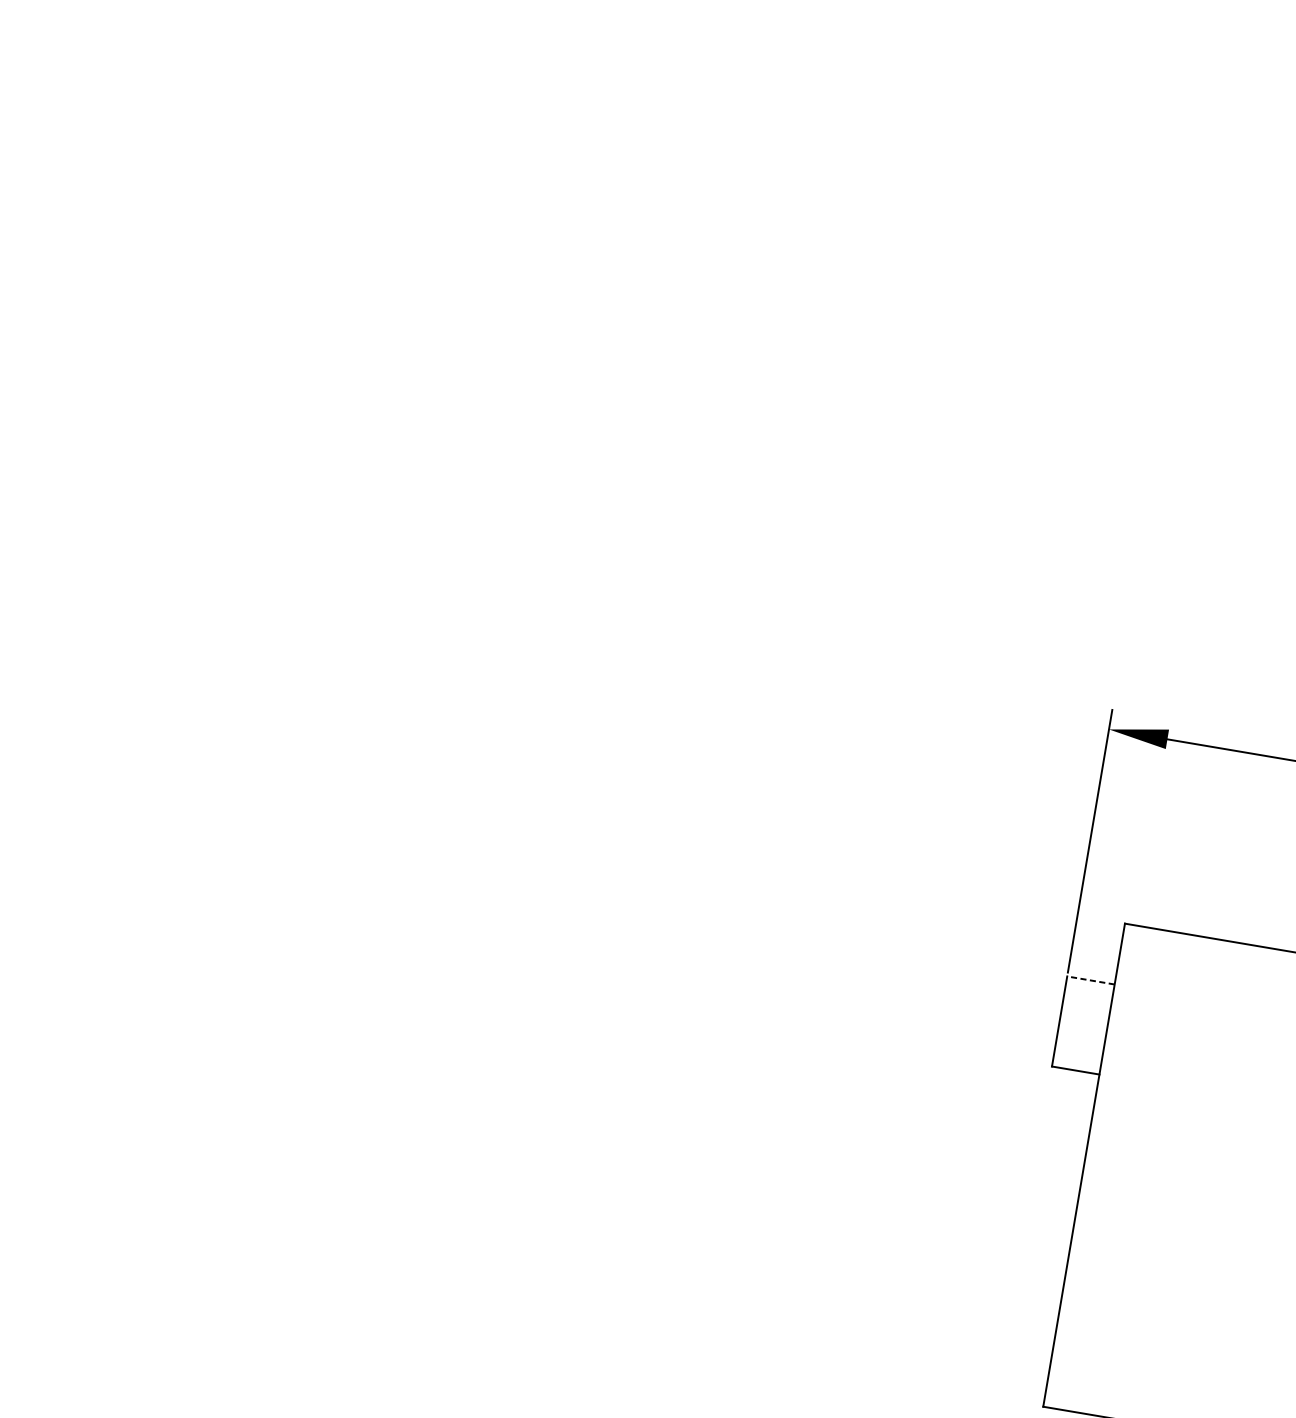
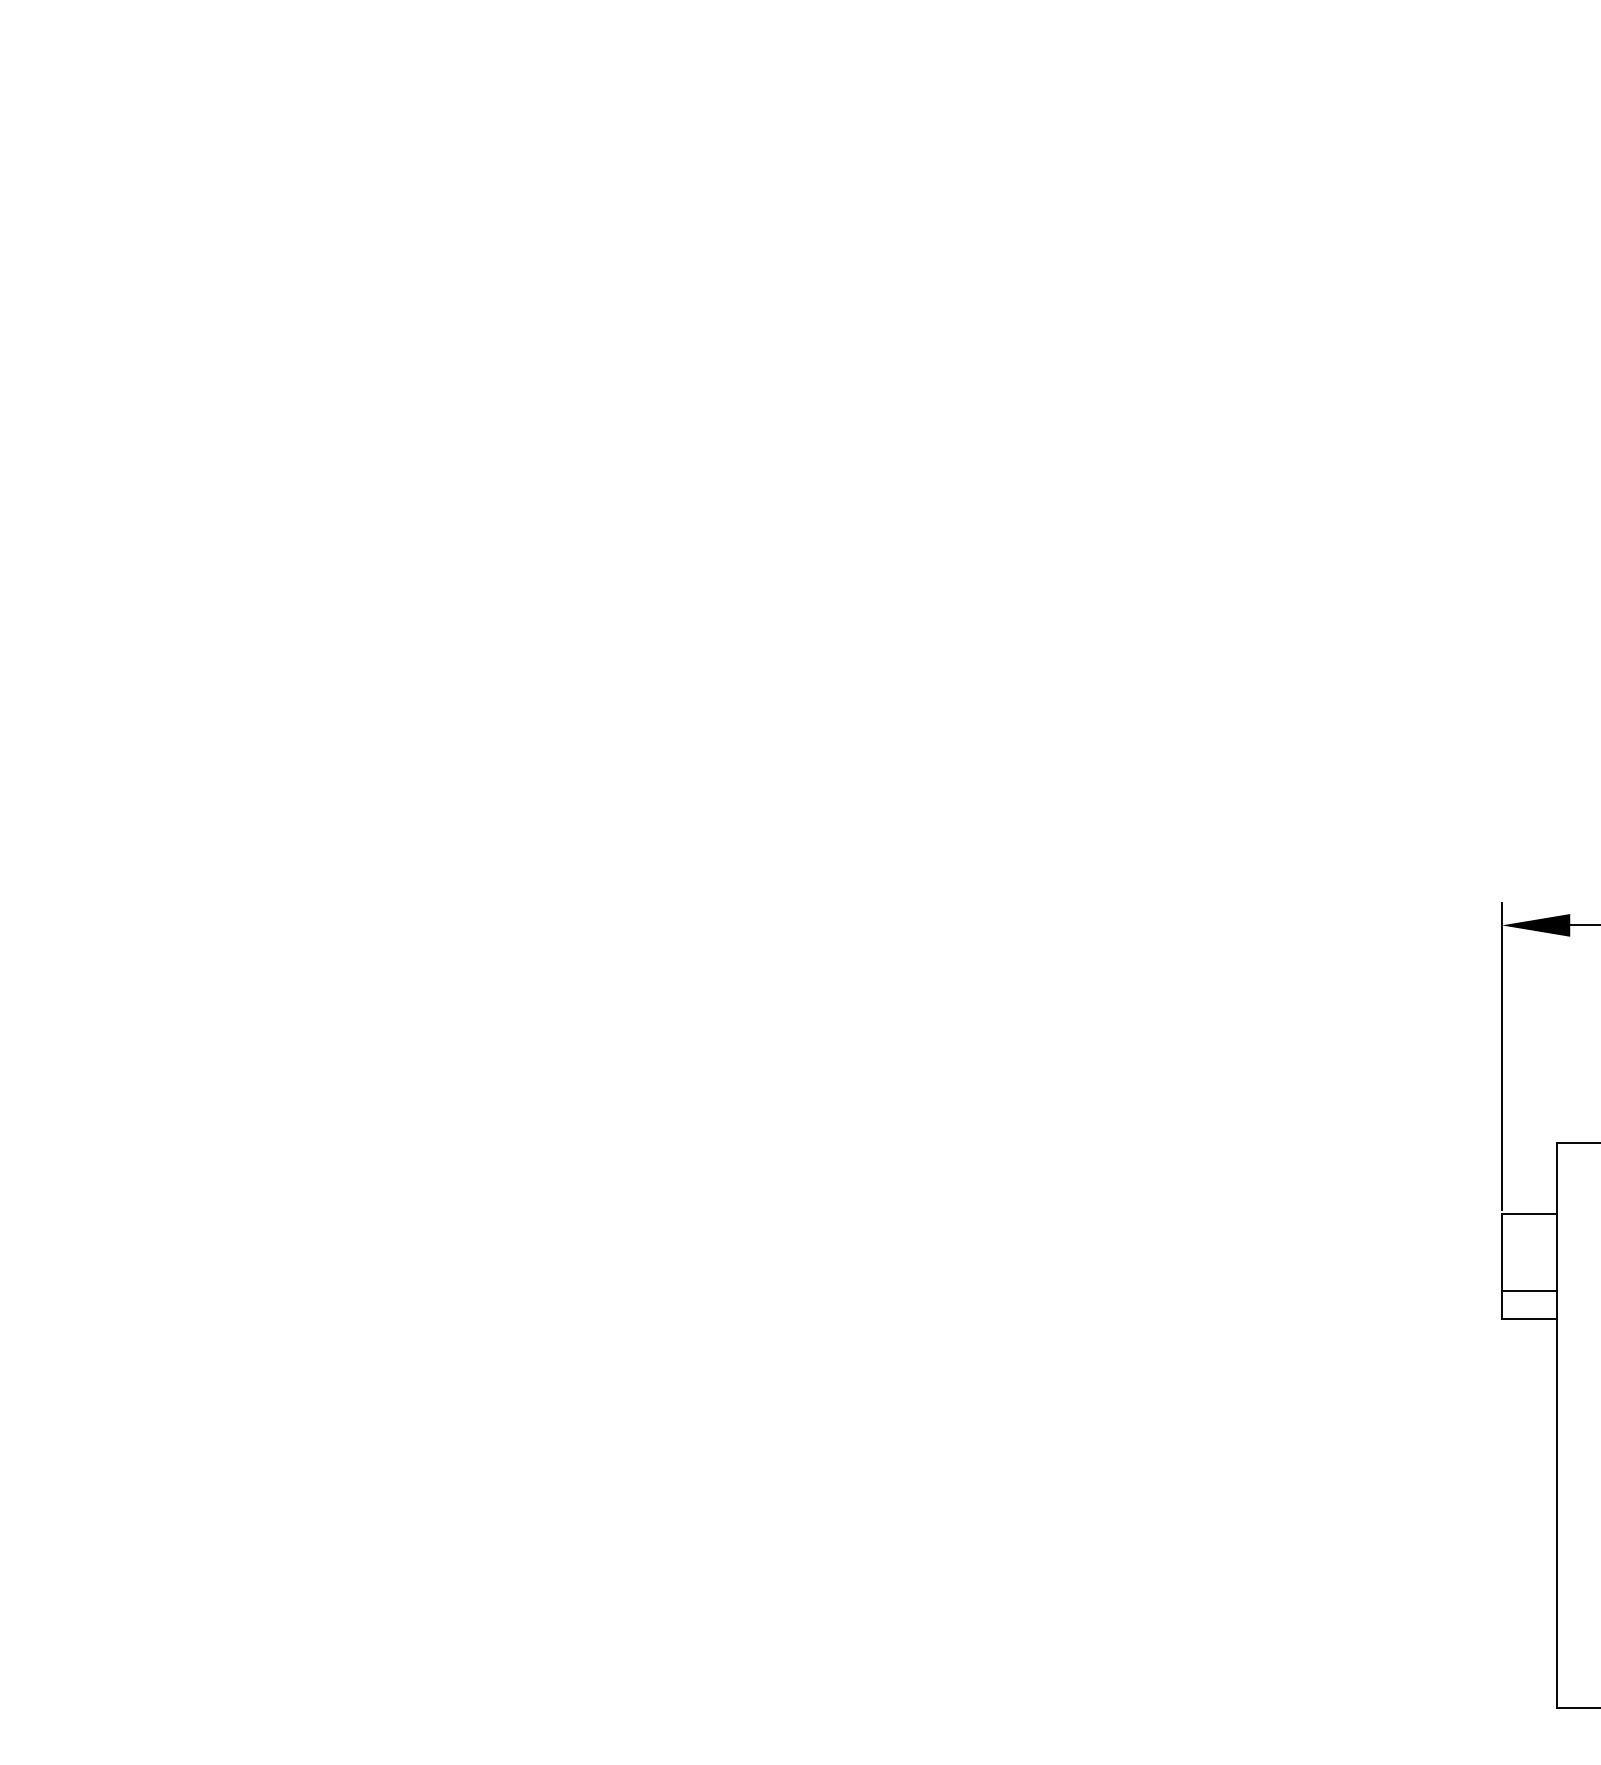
line: (1090, 980) -> (1529, 1214), dashed -> solid
line: (1079, 1045) -> (1529, 1290), added

